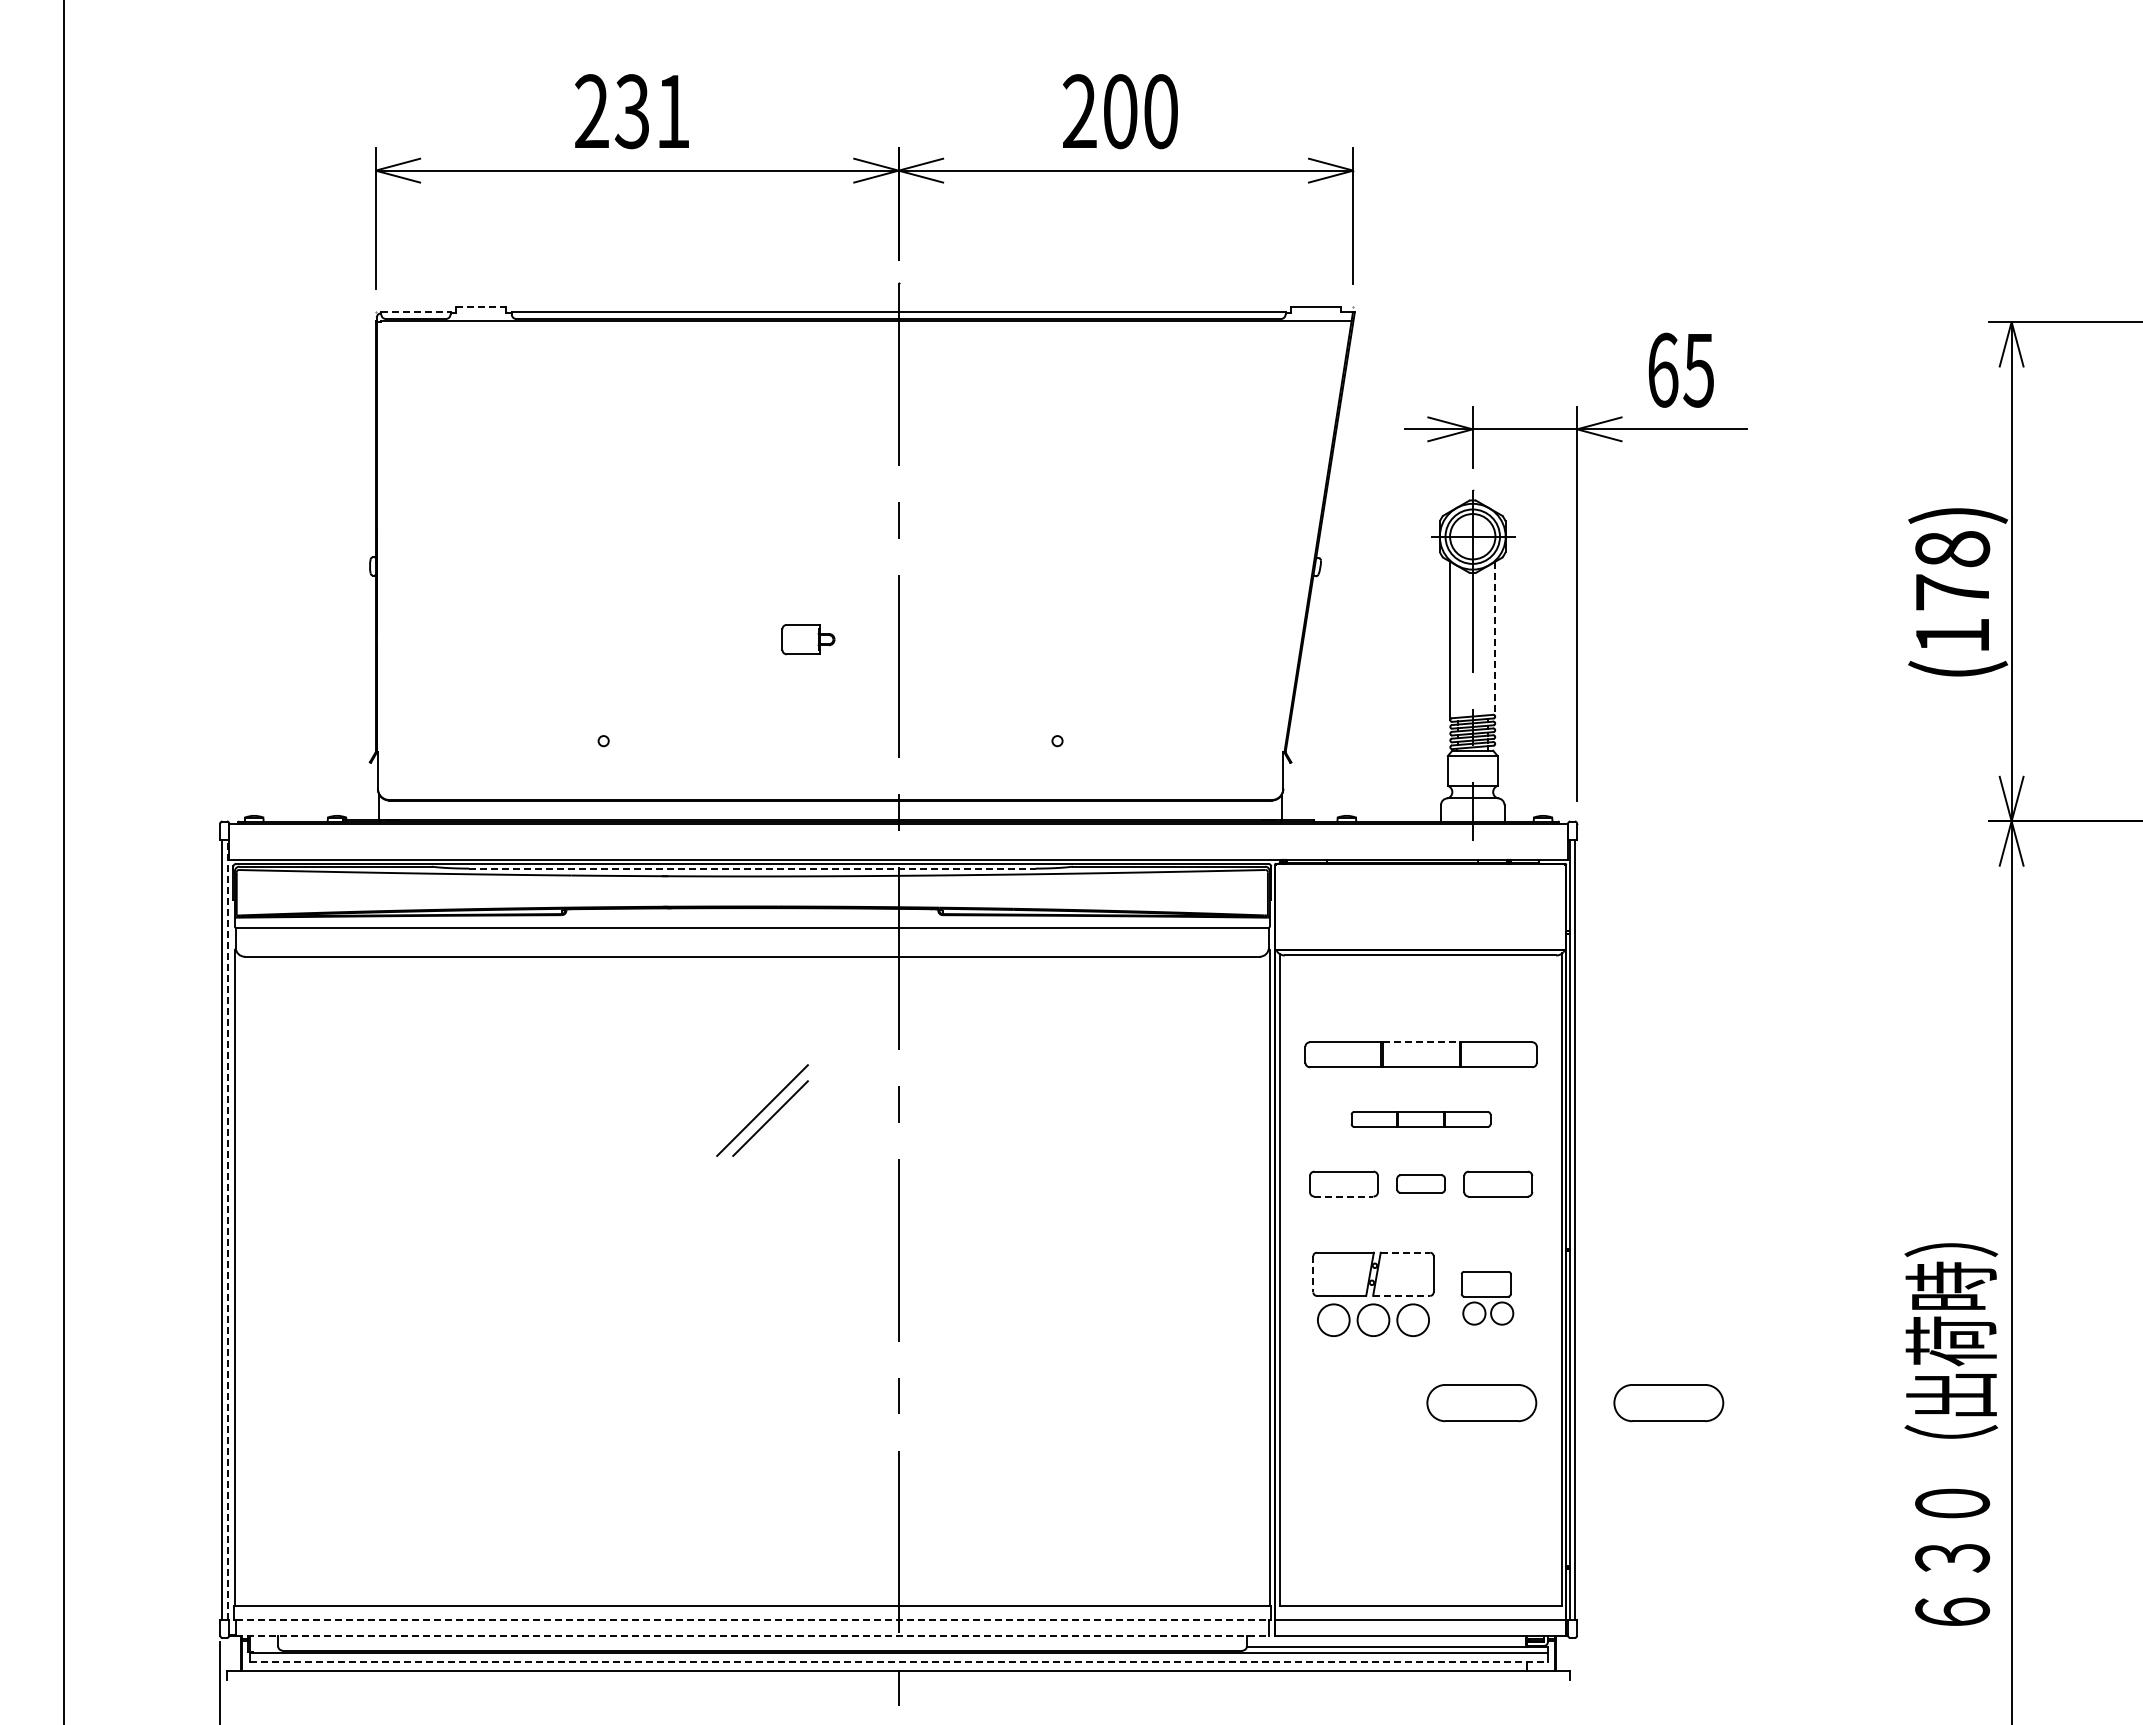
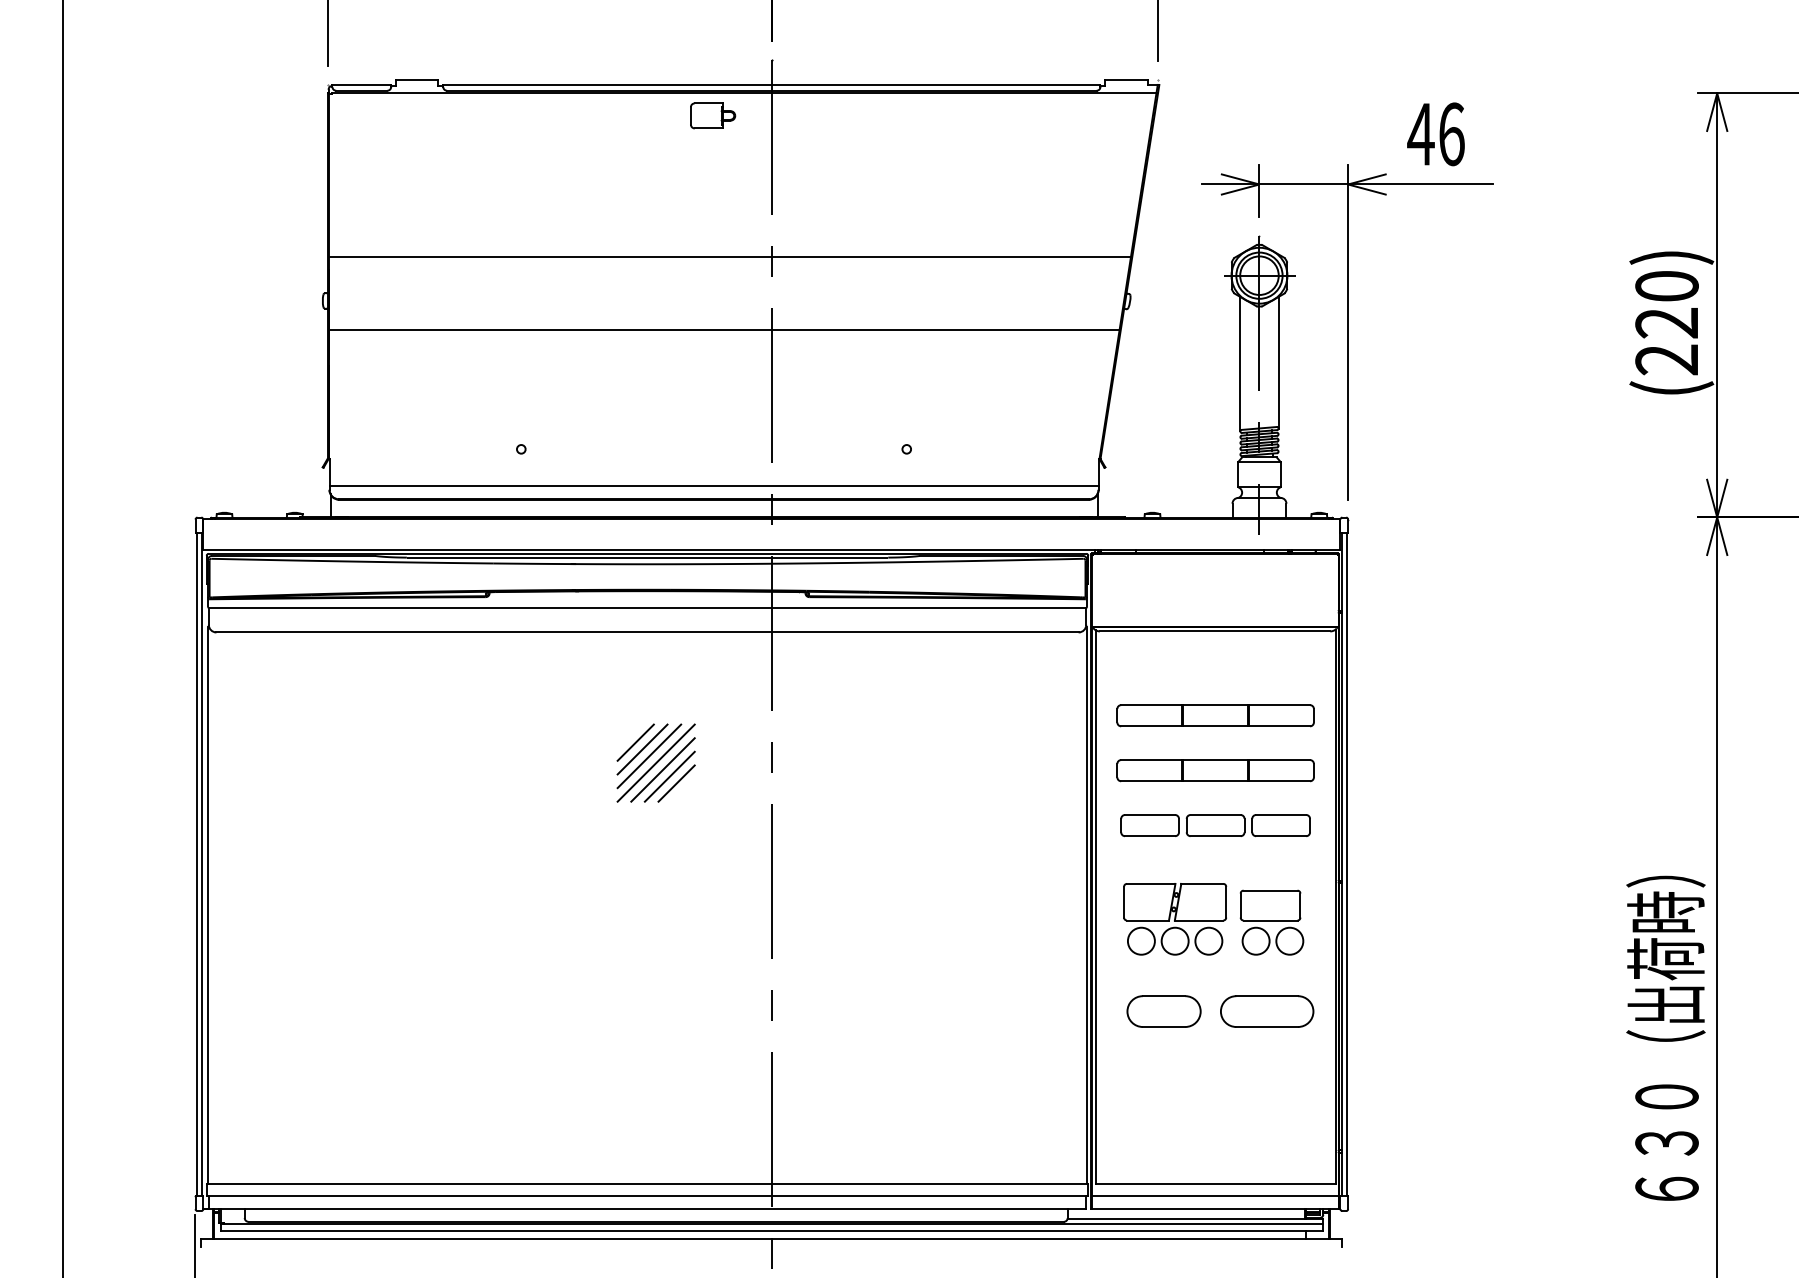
line: (481, 306) -> (417, 80), dashed -> solid
line: (415, 312) -> (361, 85), dashed -> solid
text: (1680, 369) -> (1435, 133), 65 -> 46
line: (848, 514) -> (729, 256), added
text: (1952, 592) -> (1666, 323), (178) -> (220)
line: (842, 600) -> (724, 329), added
part: (808, 639) -> (713, 115), moved
line: (1495, 639) -> (1278, 363), dashed -> solid
line: (830, 784) -> (713, 486), added
line: (752, 868) -> (647, 557), dashed -> solid
line: (1421, 1042) -> (1215, 705), dashed -> solid
line: (738, 1086) -> (635, 742), added
line: (746, 1094) -> (642, 749), added
line: (754, 1102) -> (649, 756), added
part: (1420, 1119) -> (1215, 770), size x1.67
line: (778, 1126) -> (669, 776), added
line: (786, 1134) -> (676, 783), added
part: (1420, 1183) -> (1215, 825), size x1.43
line: (1344, 1196) -> (1150, 836), dashed -> solid
line: (227, 1229) -> (201, 864), dashed -> solid
line: (1405, 1252) -> (1202, 883), dashed -> solid
line: (1313, 1274) -> (1124, 902), dashed -> solid
line: (1401, 1295) -> (1198, 920), dashed -> solid
part: (1487, 1297) -> (1272, 921), size x1.43
part: (1360, 1403) -> (1164, 1011), added
part: (1668, 1403) -> (1425, 1011), removed
line: (752, 1620) -> (647, 1196), dashed -> solid
line: (752, 1635) -> (647, 1209), dashed -> solid
line: (898, 1661) -> (771, 1231), dashed -> solid

